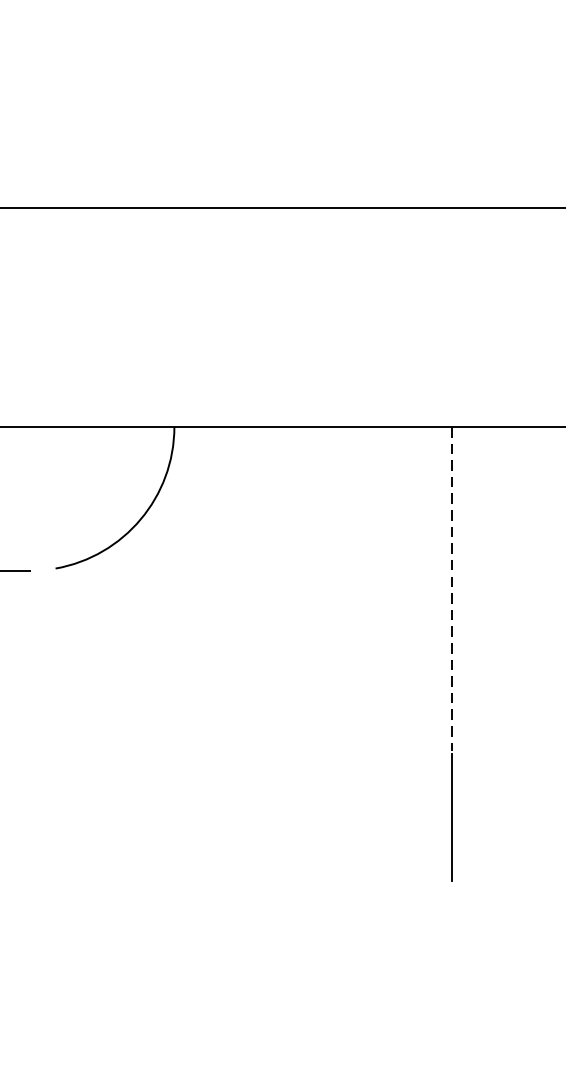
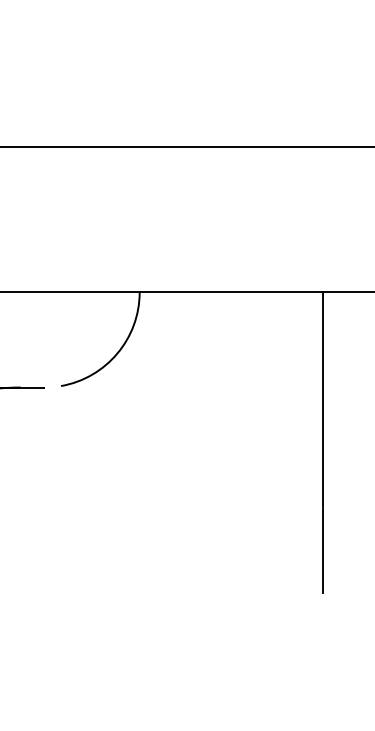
line: (452, 590) -> (323, 400), dashed -> solid

